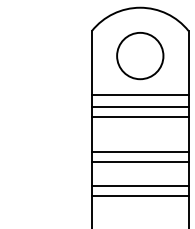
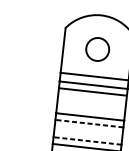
circle: (140, 56) -> (97, 49), size x0.7
line: (139, 161) -> (88, 123), solid -> dashed
line: (139, 186) -> (86, 141), solid -> dashed

